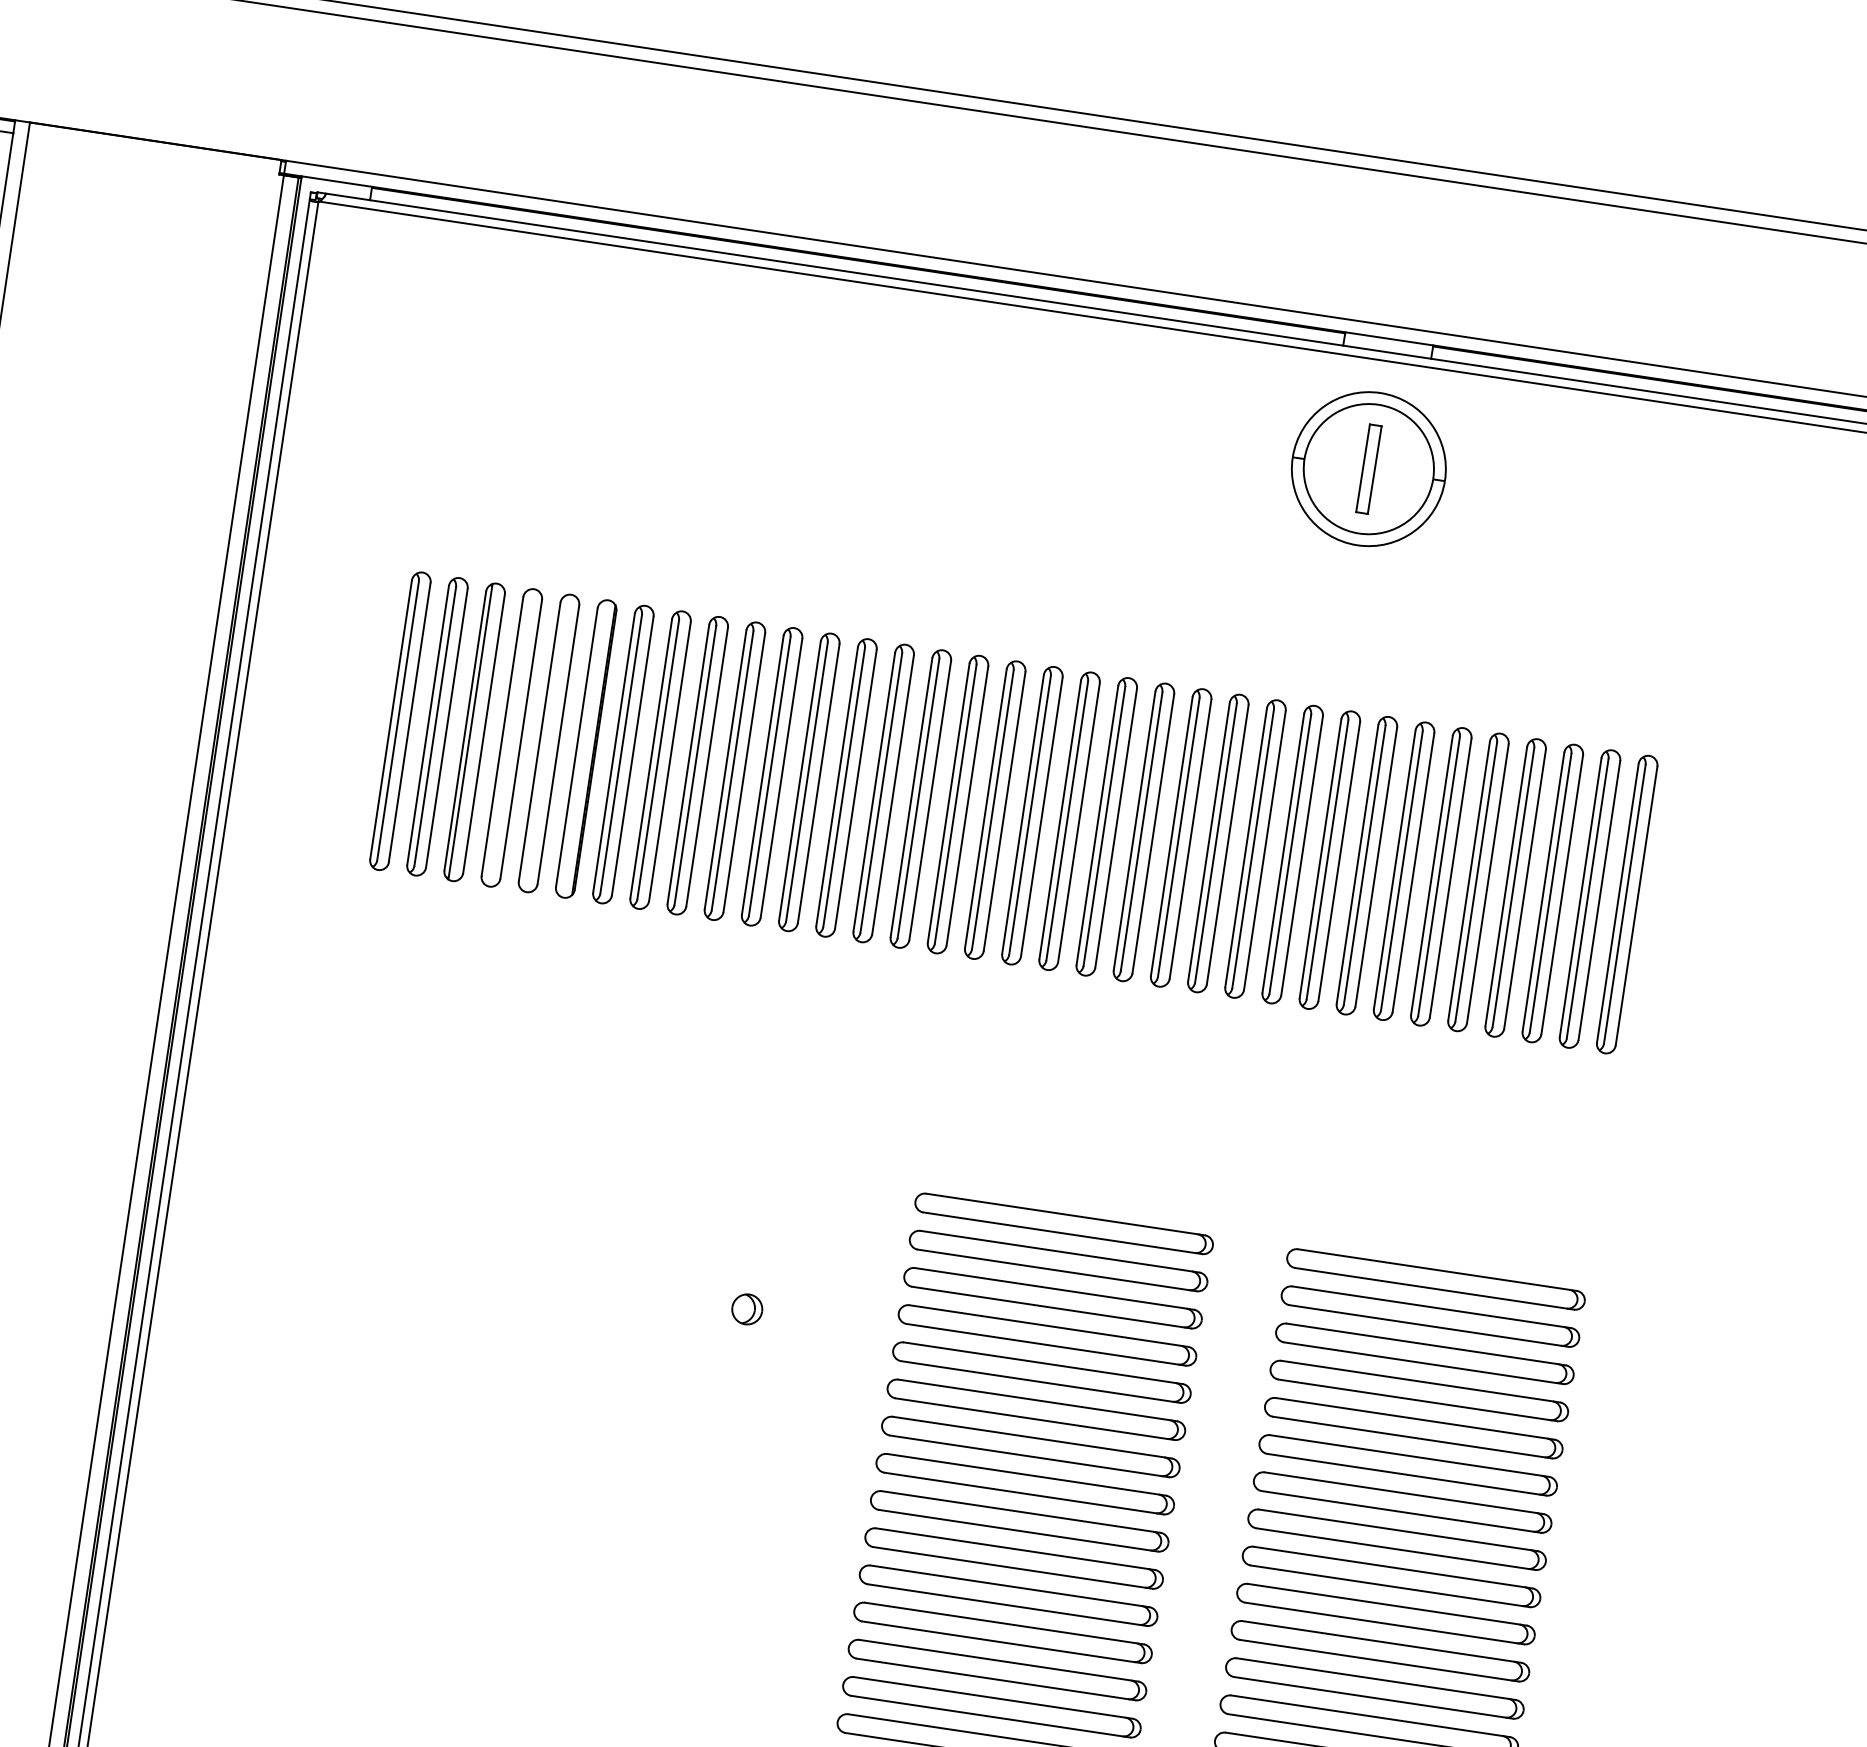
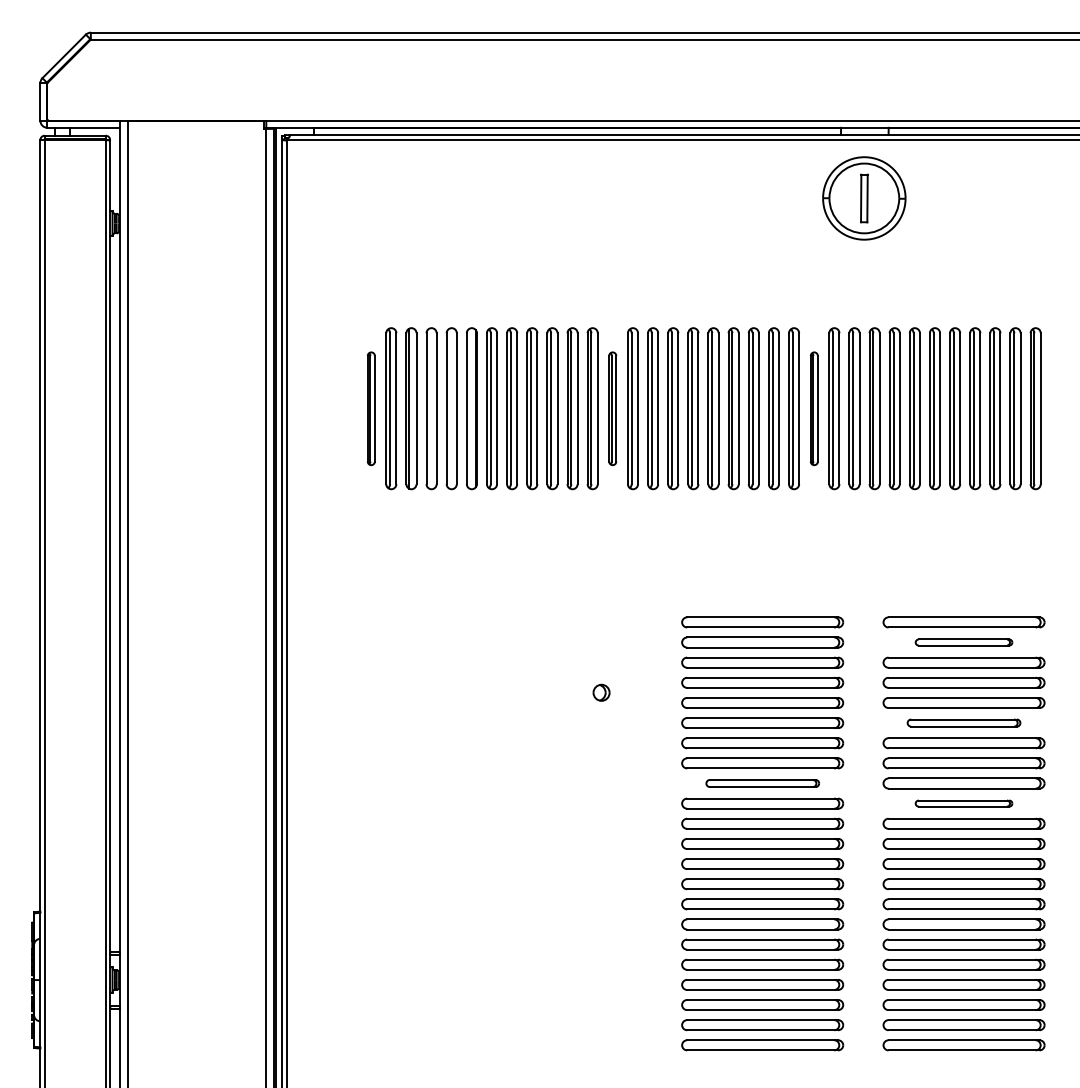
part: (400, 720) -> (371, 408), size x0.7
part: (845, 787) -> (612, 408), size x0.7
part: (1218, 843) -> (814, 408), size x0.7
part: (1429, 1316) -> (963, 642), size x0.6
part: (1407, 1464) -> (963, 722), size x0.7
part: (1019, 1521) -> (762, 783), size x0.7
part: (1385, 1613) -> (963, 803), size x0.6

